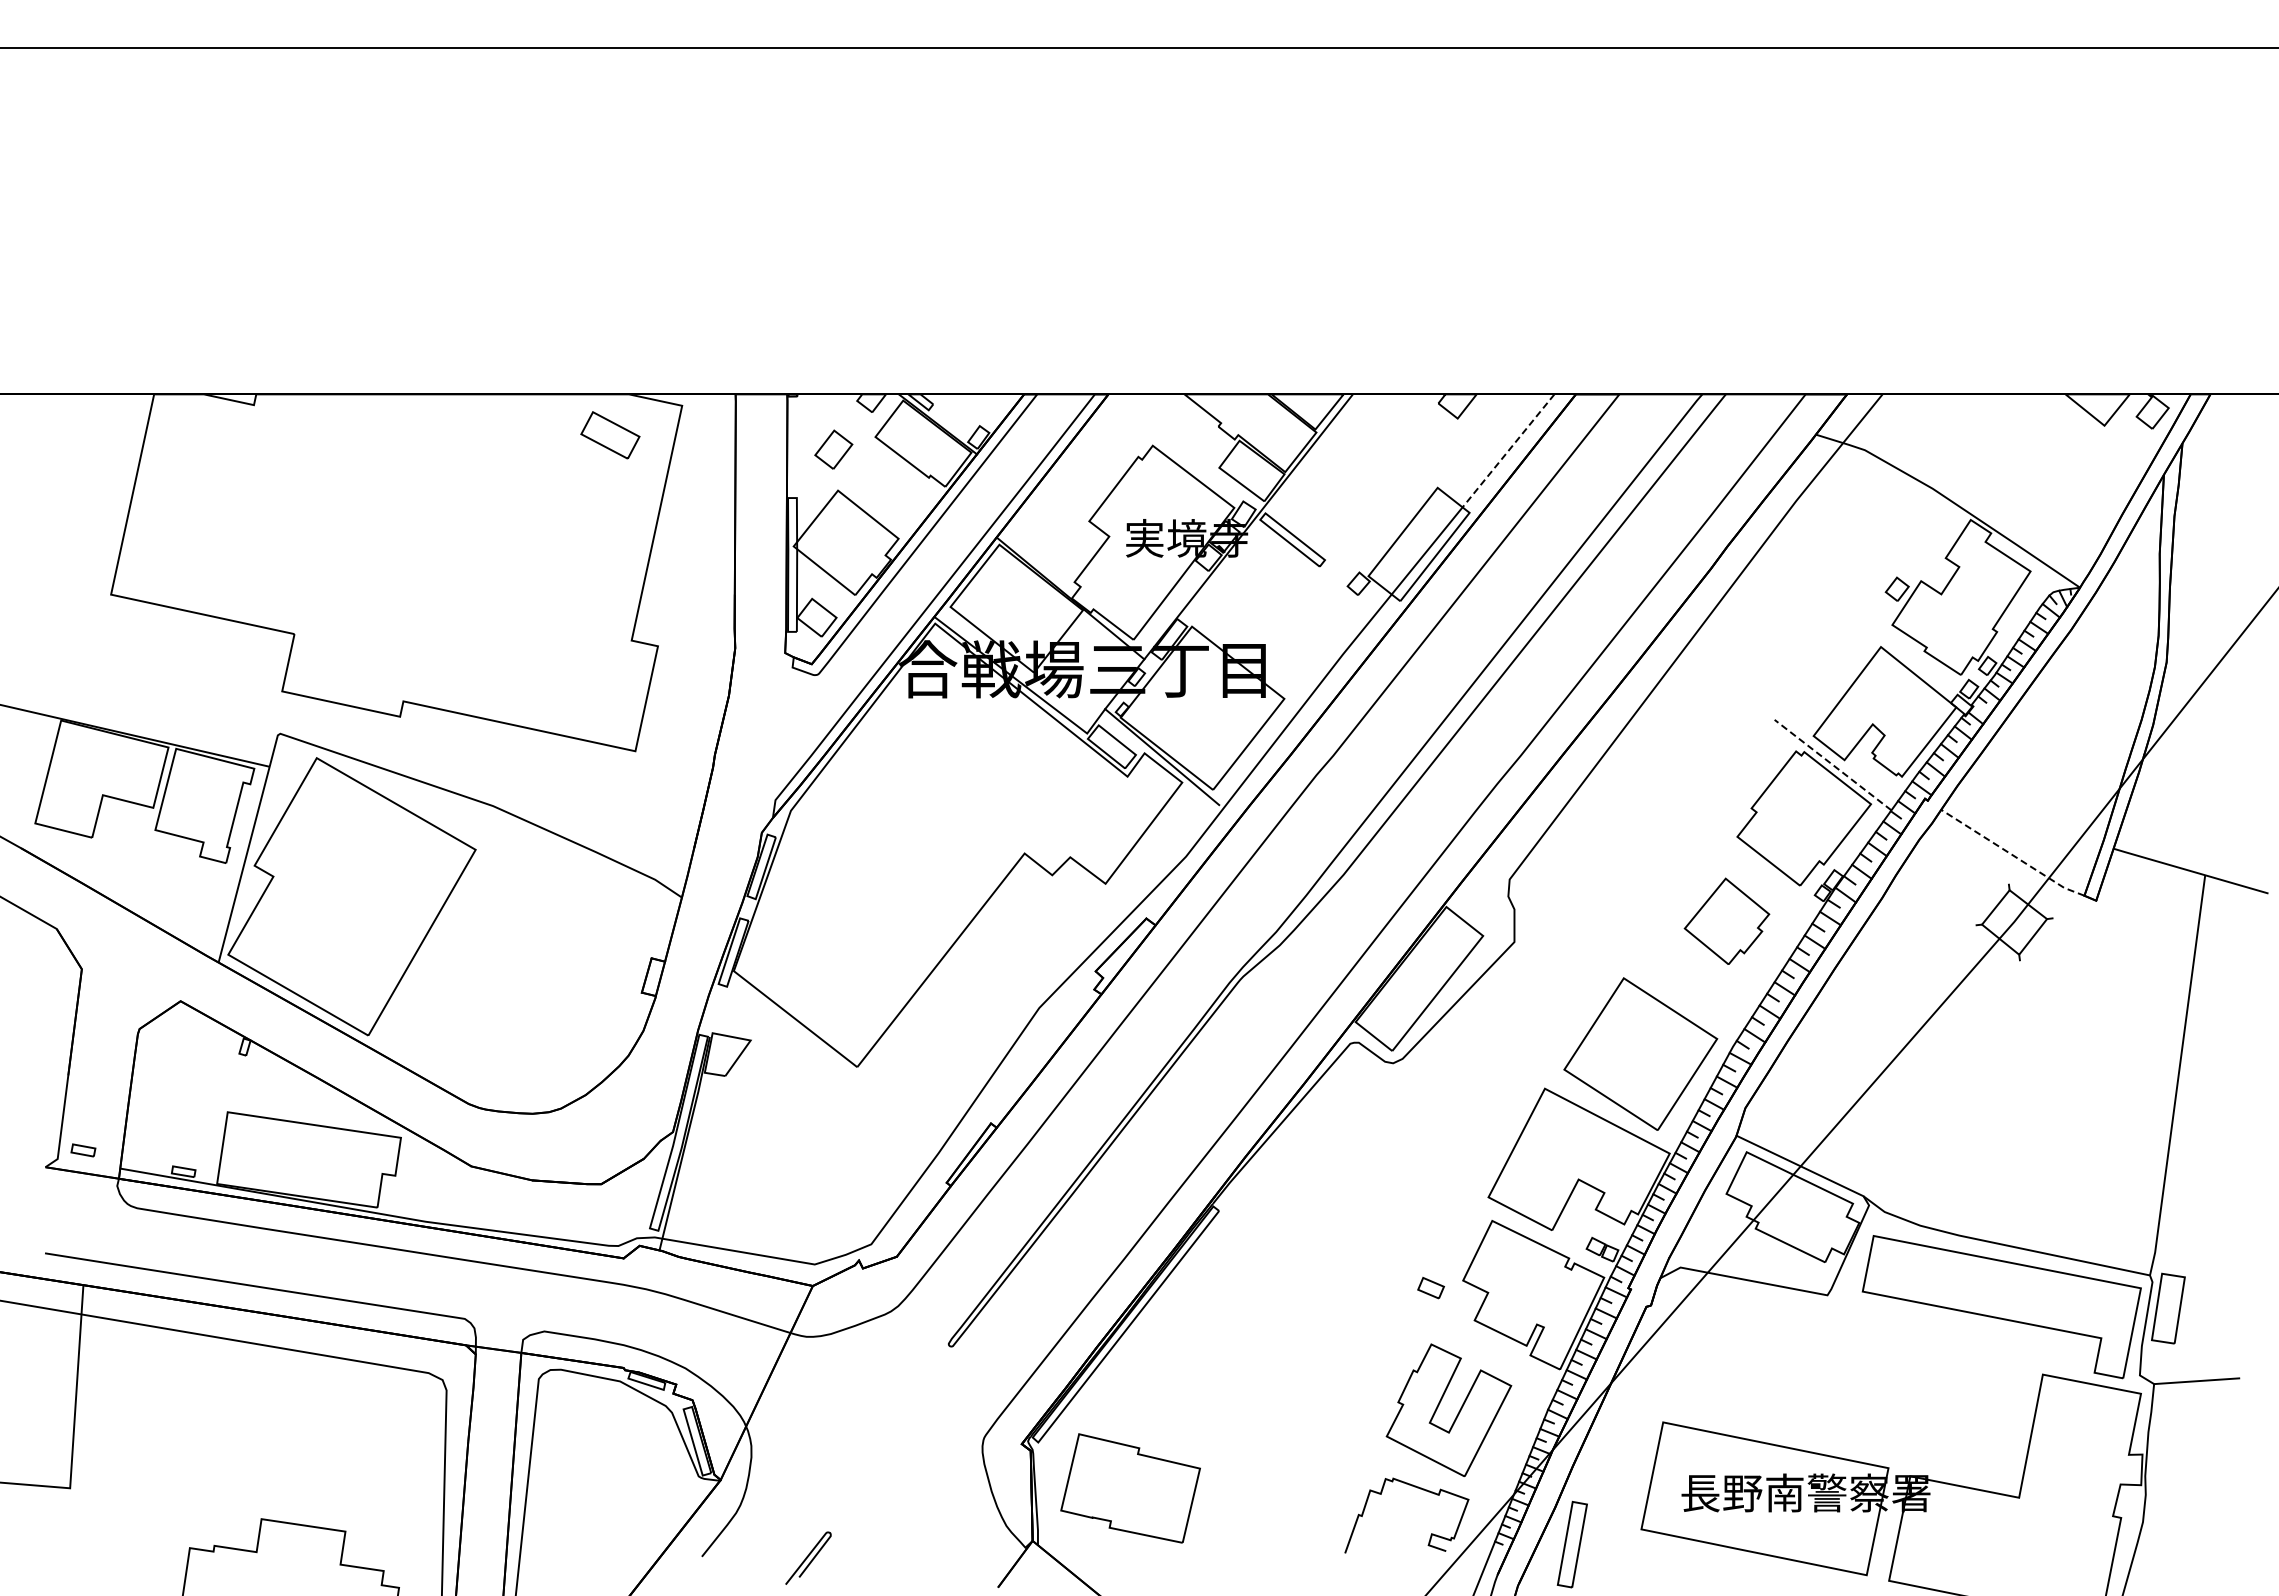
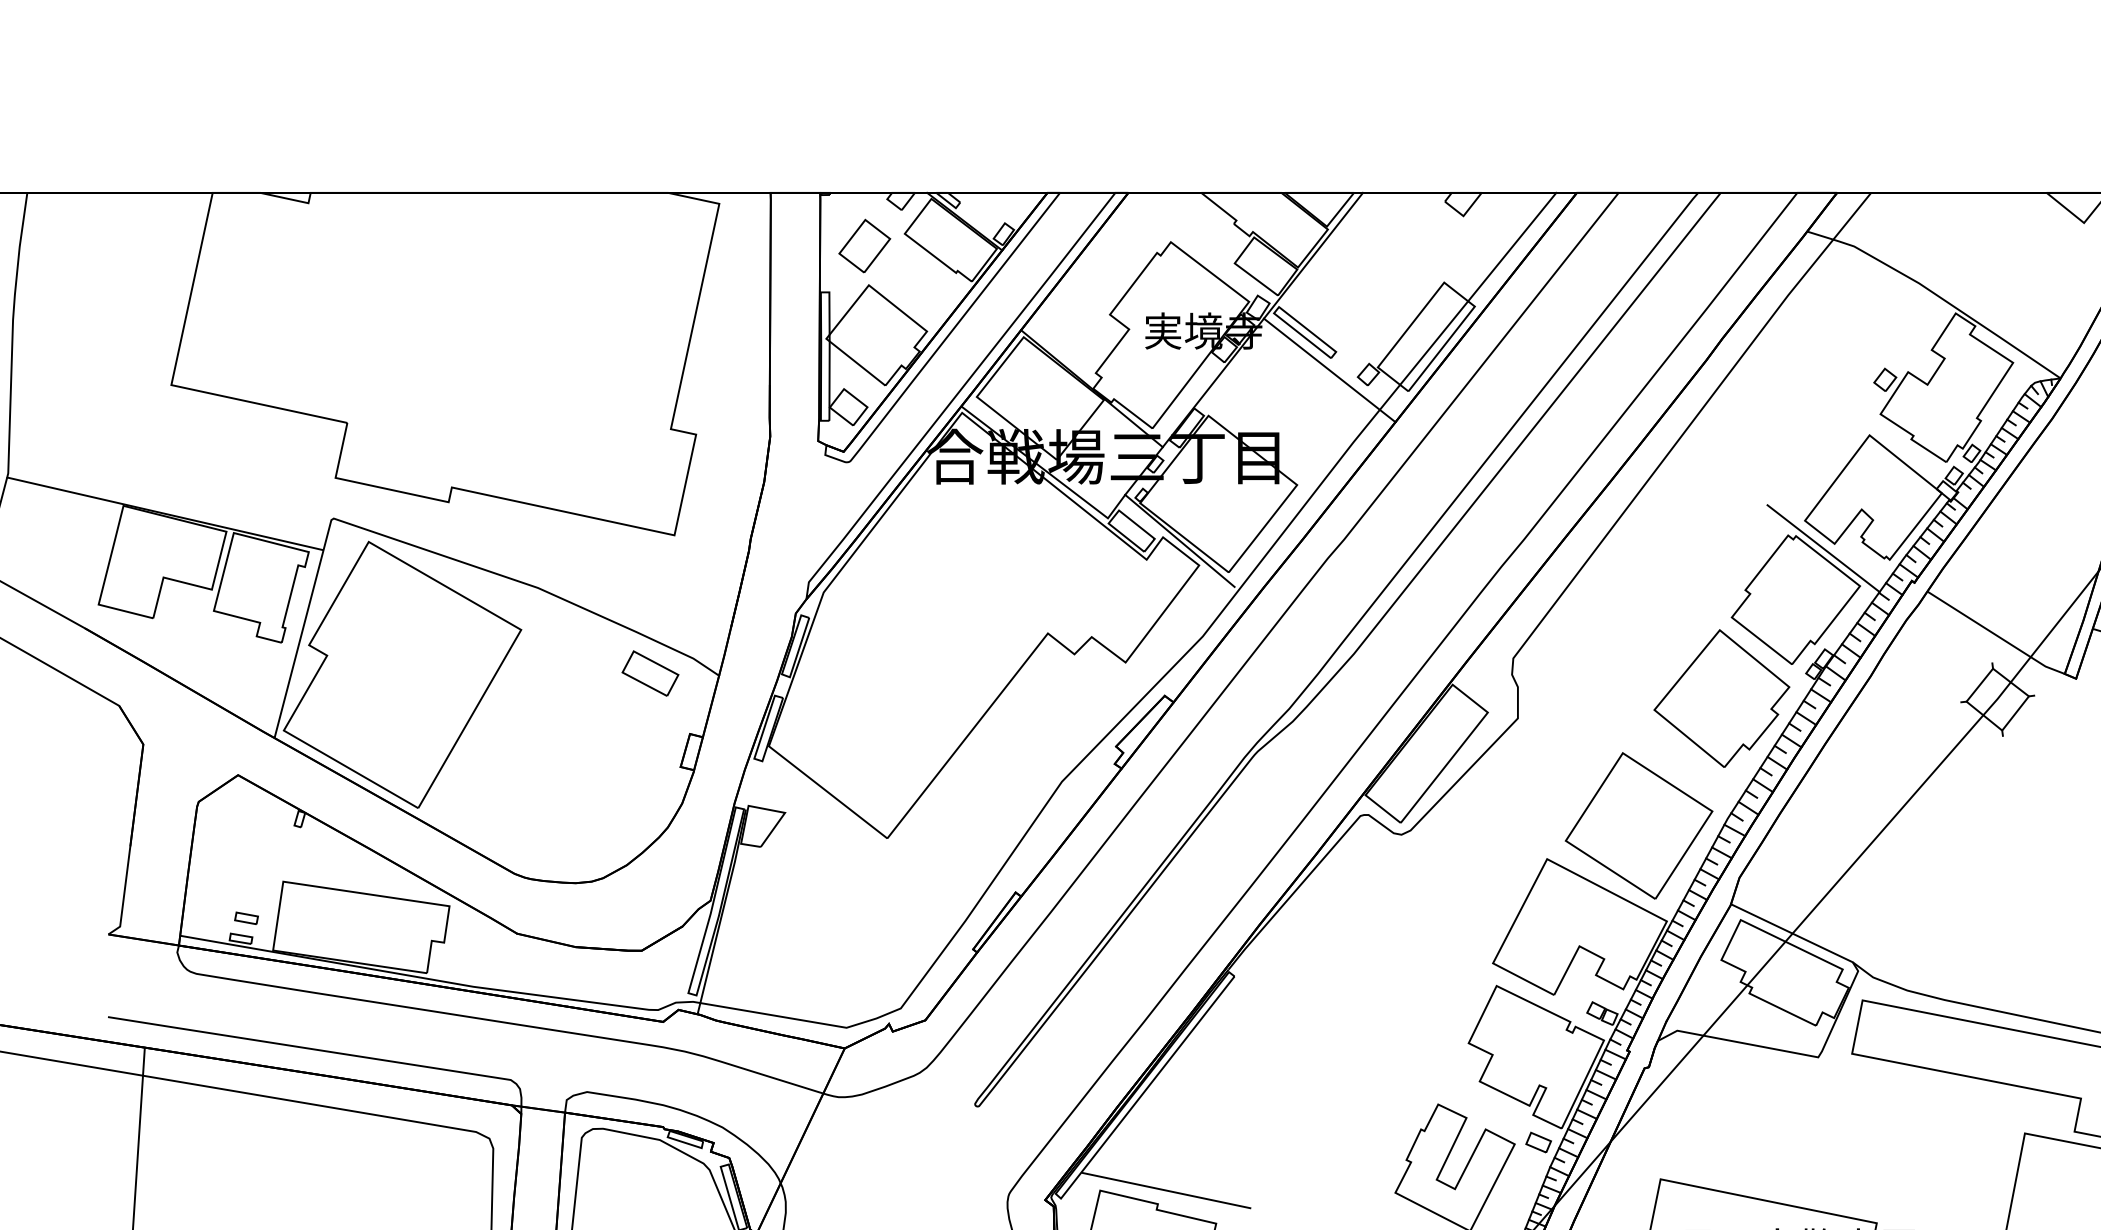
part: (610, 435) -> (650, 673), moved
part: (833, 449) -> (864, 245), size x1.43
line: (1508, 450) -> (1512, 246), dashed -> solid
line: (1317, 579) -> (1328, 370), added
line: (1833, 765) -> (1824, 549), dashed -> solid
line: (2012, 854) -> (1995, 634), dashed -> solid
part: (1726, 921) -> (1721, 698), size x1.67
part: (83, 1150) -> (246, 918), moved
part: (1430, 1288) -> (1538, 1142), moved
line: (1147, 1433) -> (1165, 1189), added

